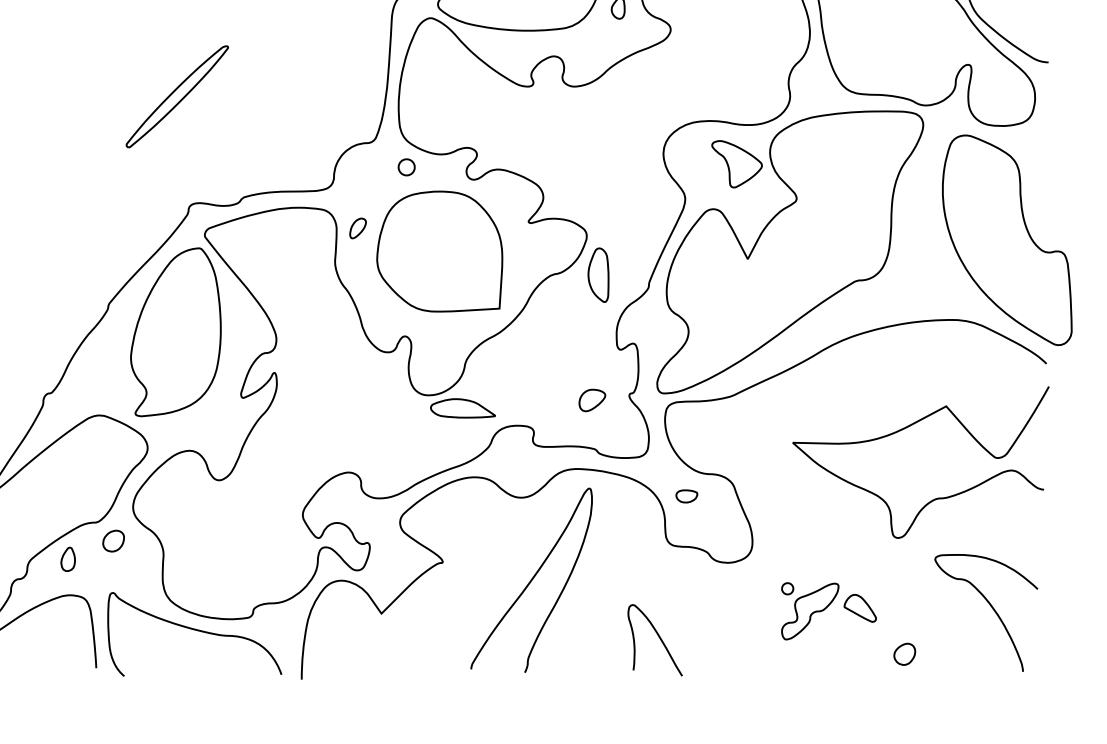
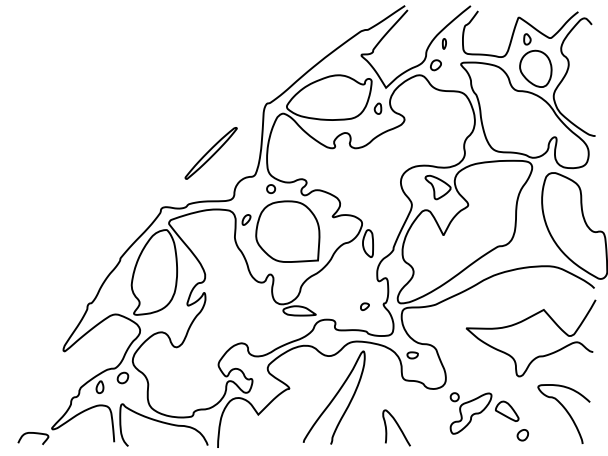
part: (176, 96) -> (210, 153), moved
part: (591, 399) -> (364, 306), size x0.62
part: (828, 611) -> (484, 413), size x1.43

